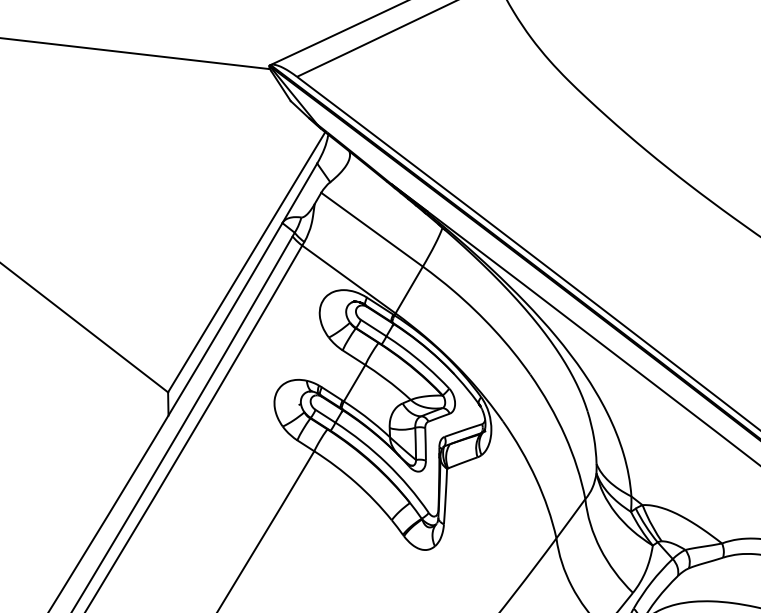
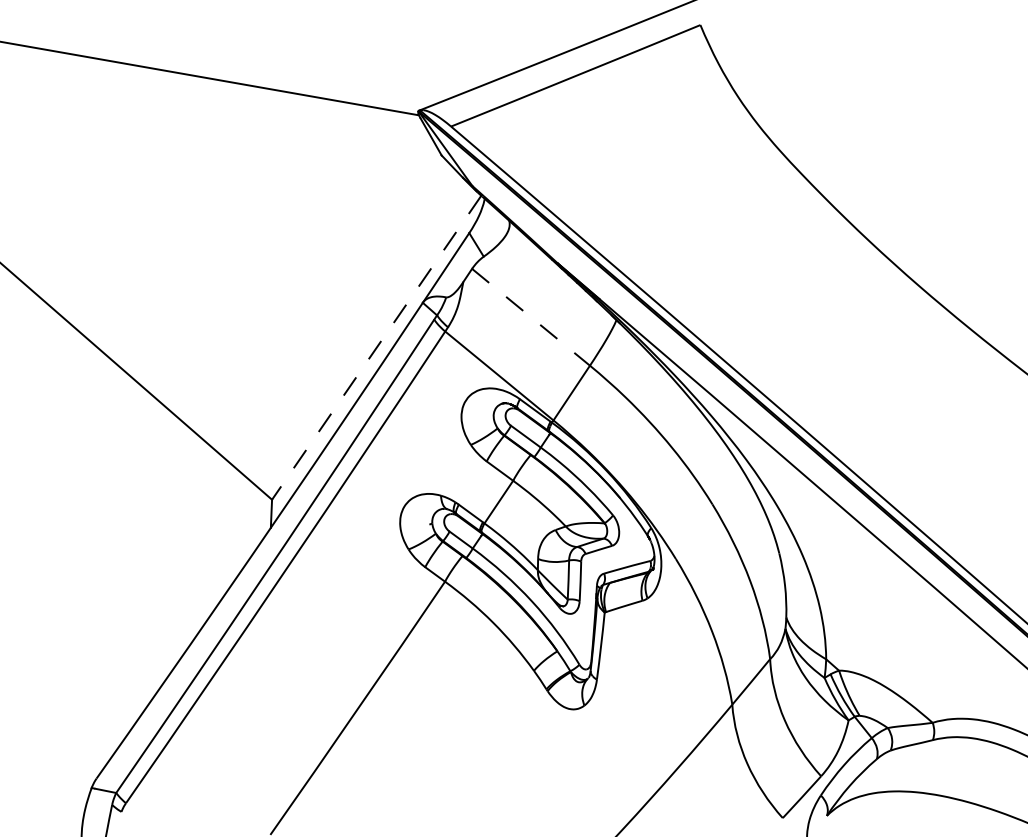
line: (372, 229) -> (531, 317), solid -> dashed
line: (246, 262) -> (376, 347), solid -> dashed

